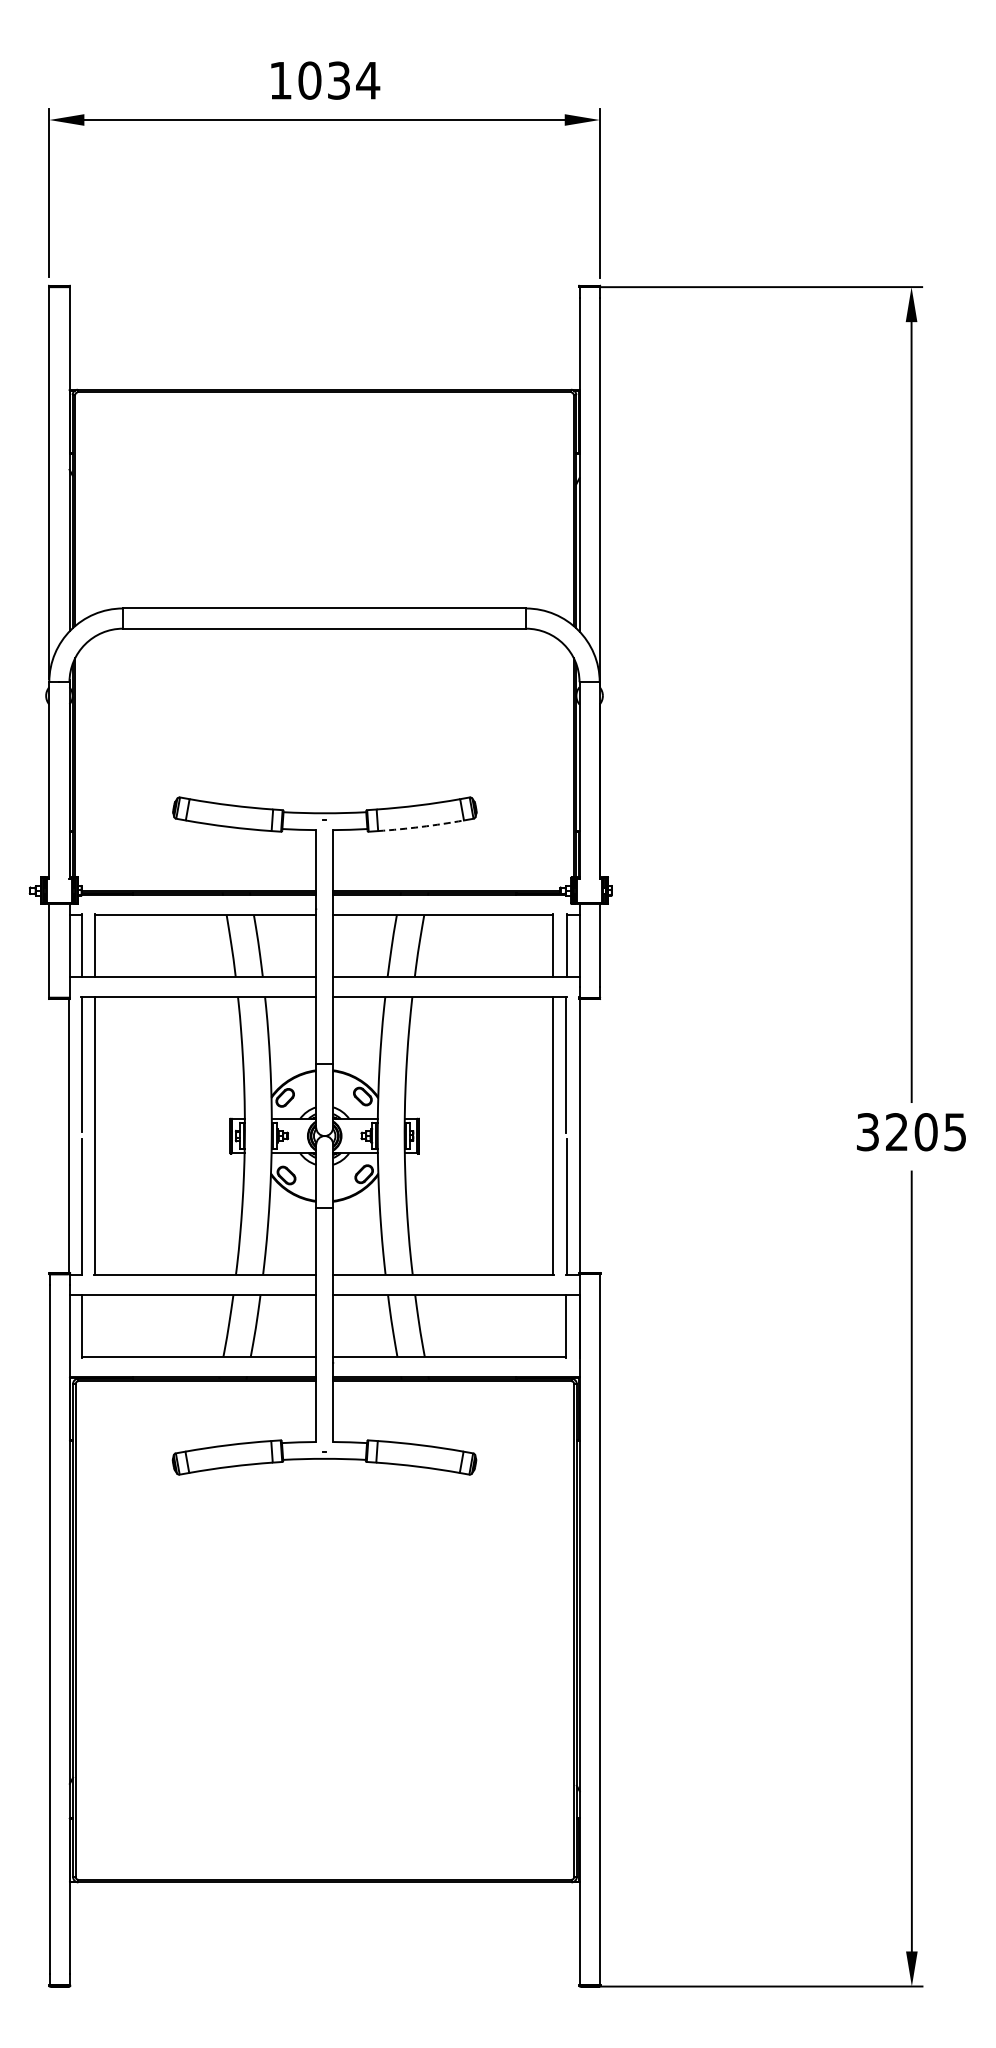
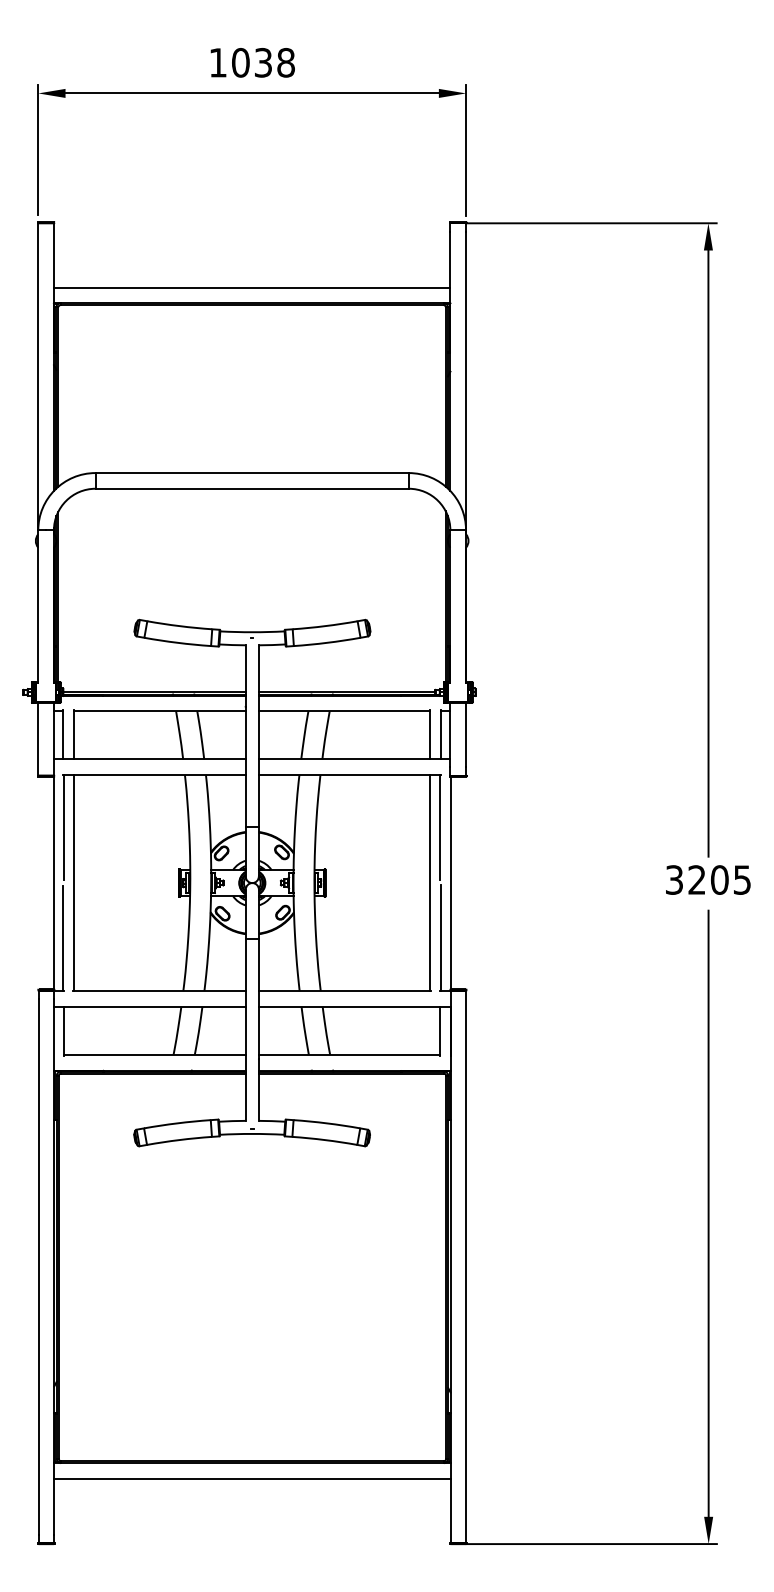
text: (368, 80) -> (286, 62), 1034 -> 1038
line: (324, 369) -> (252, 287), added
arc: (421, 826) -> (327, 642), dashed -> solid
line: (324, 1902) -> (252, 1478), added

